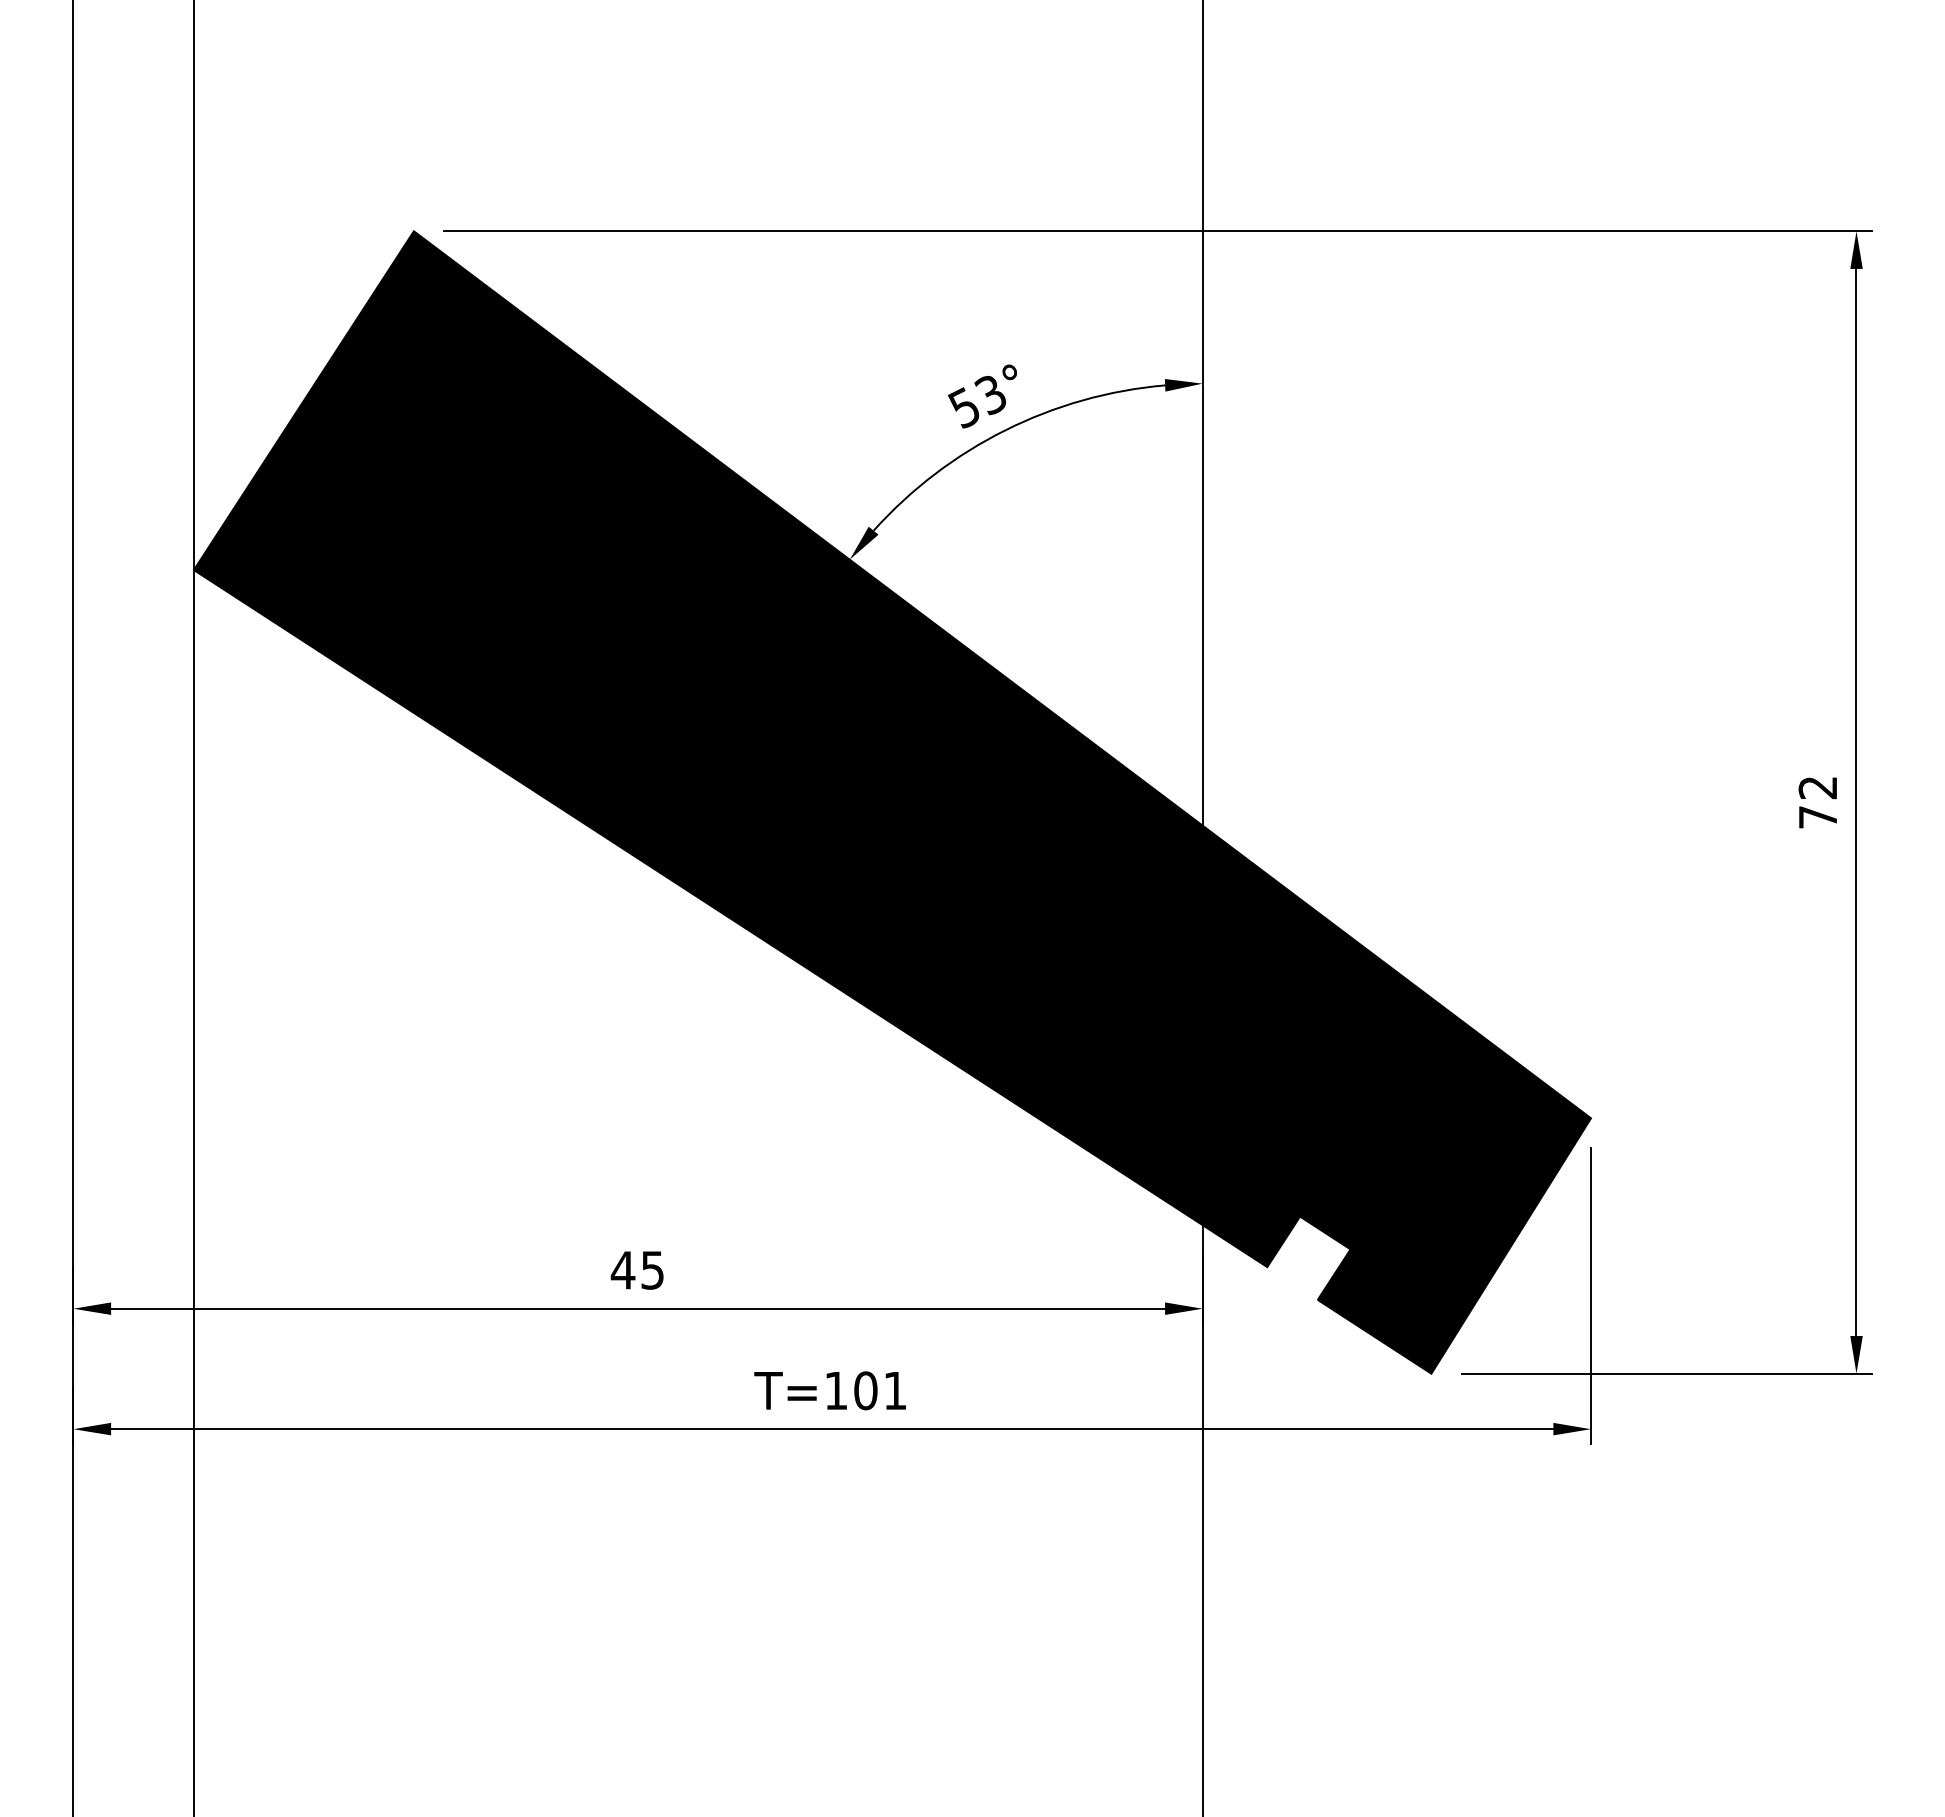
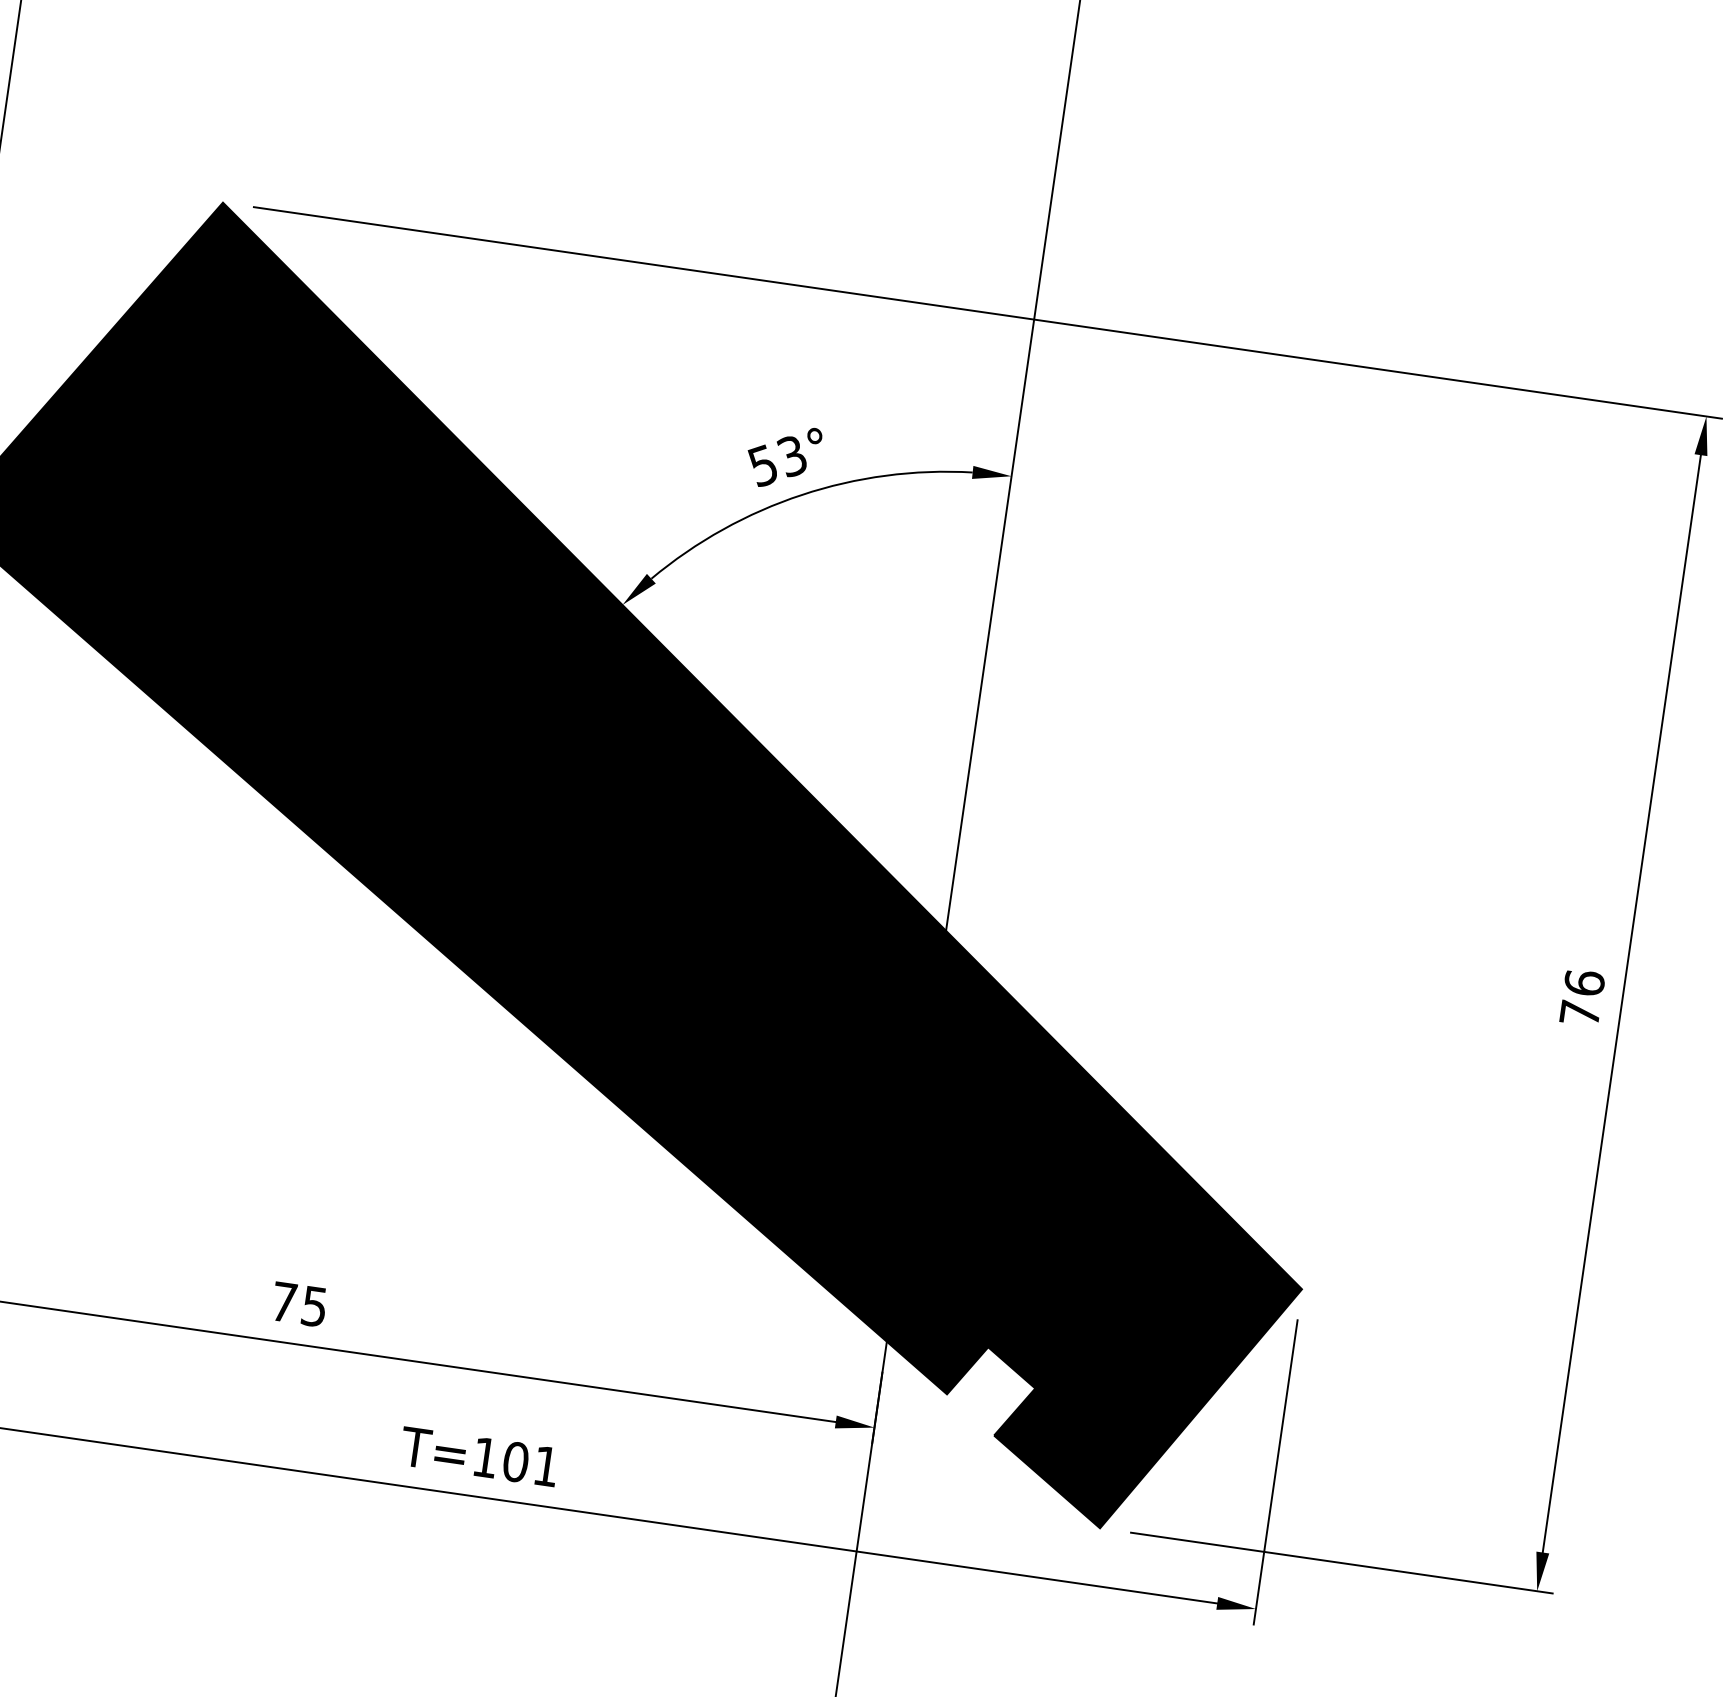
text: (1817, 787) -> (1583, 982), 72 -> 76
text: (622, 1270) -> (283, 1302), 45 -> 75

